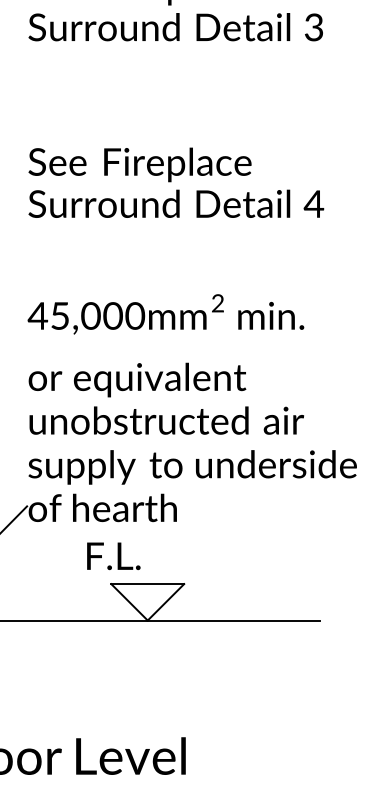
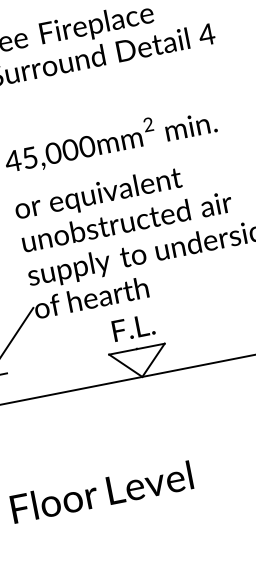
text: (113, 556) -> (133, 328), moved

